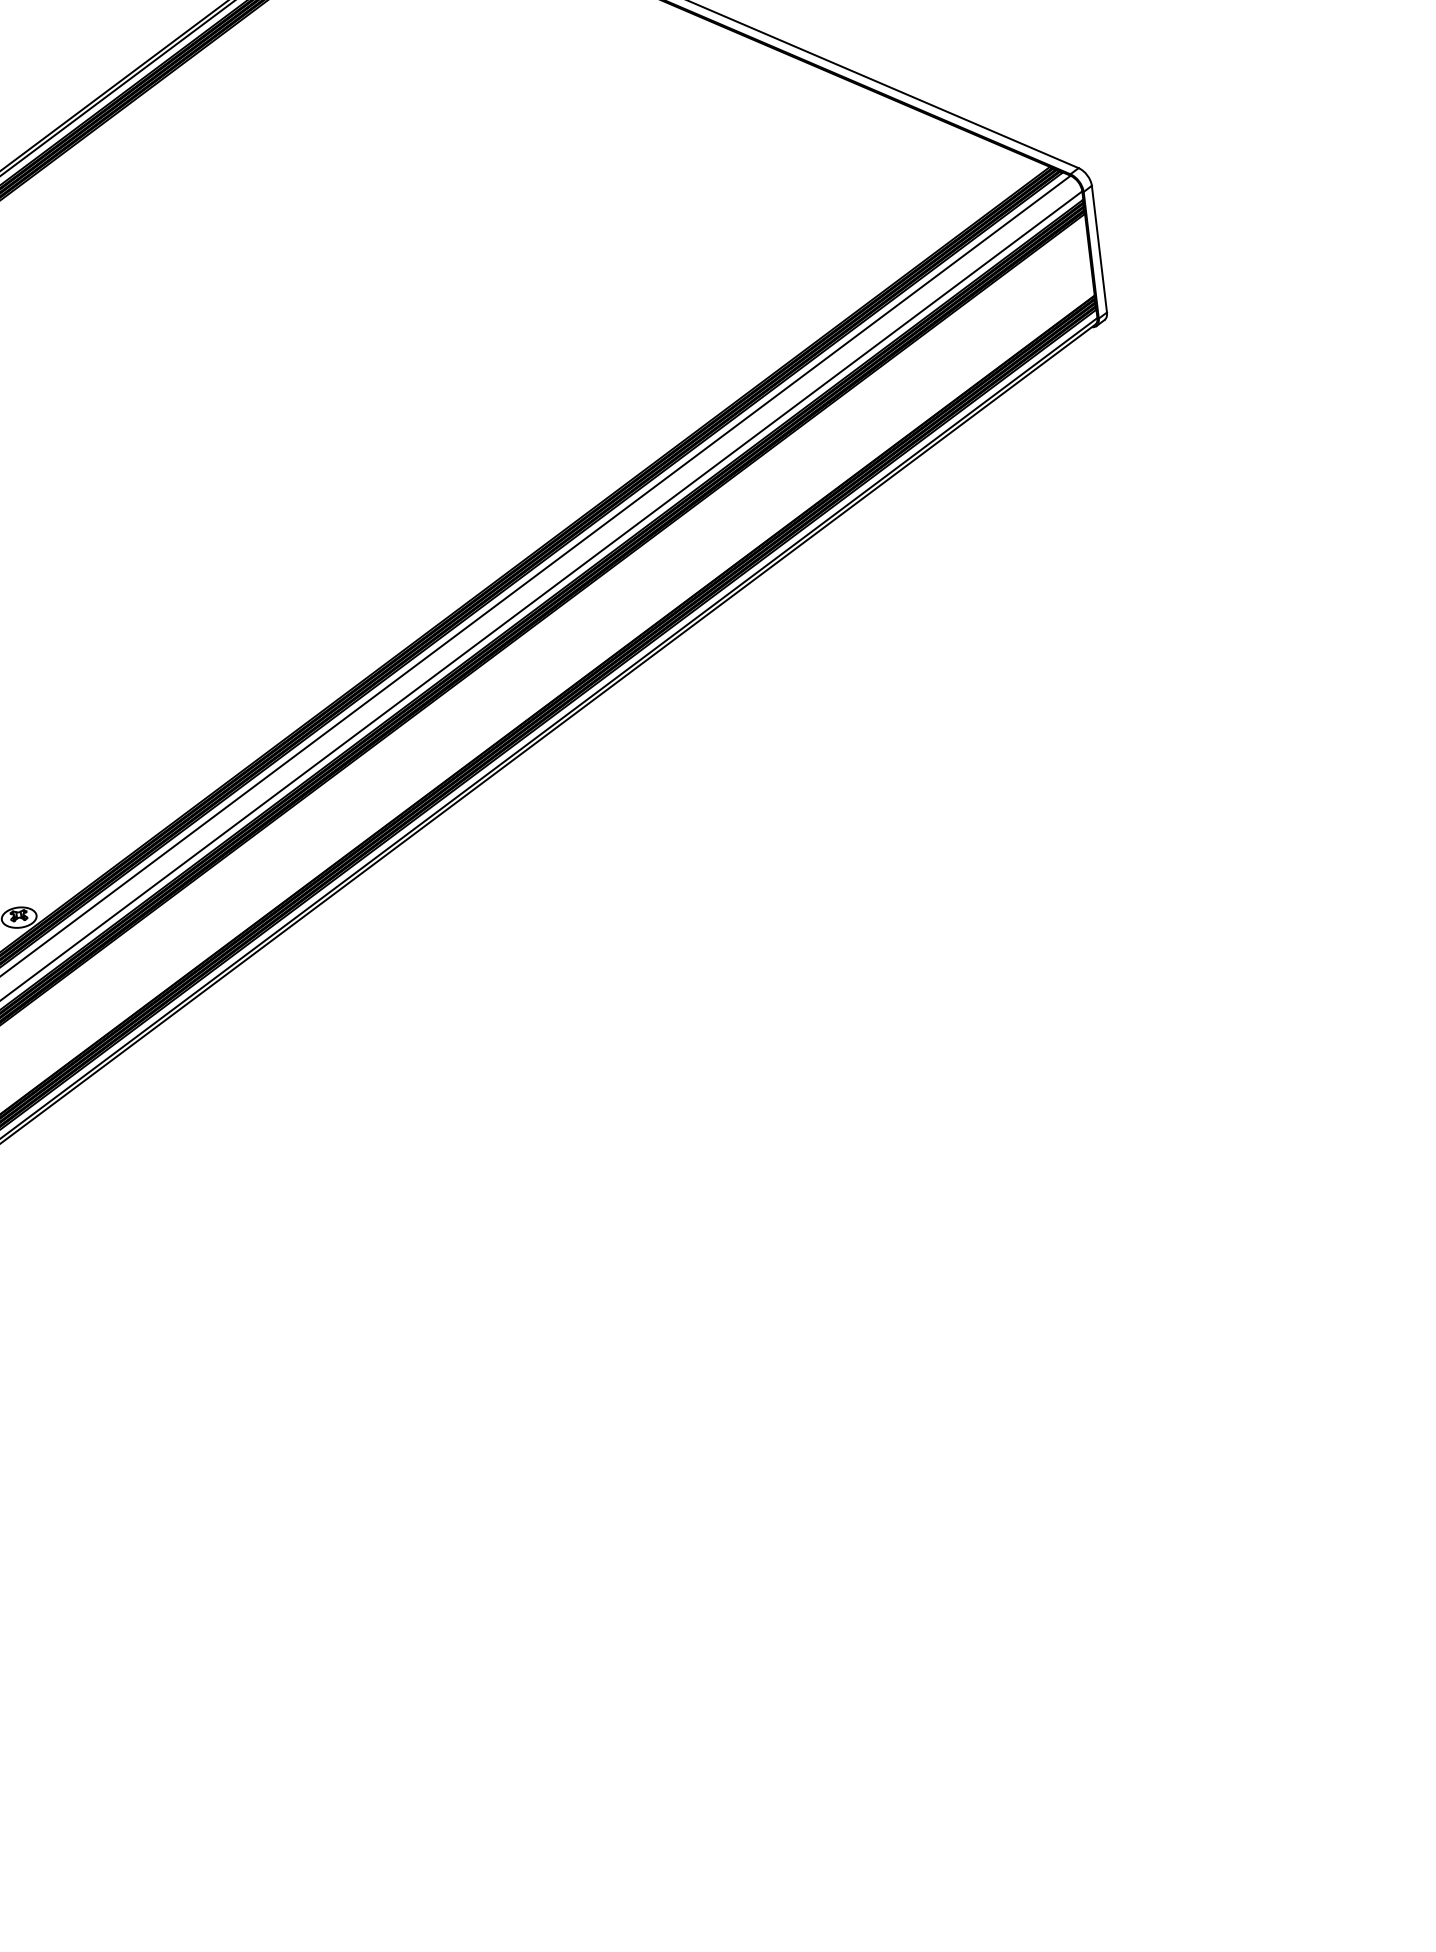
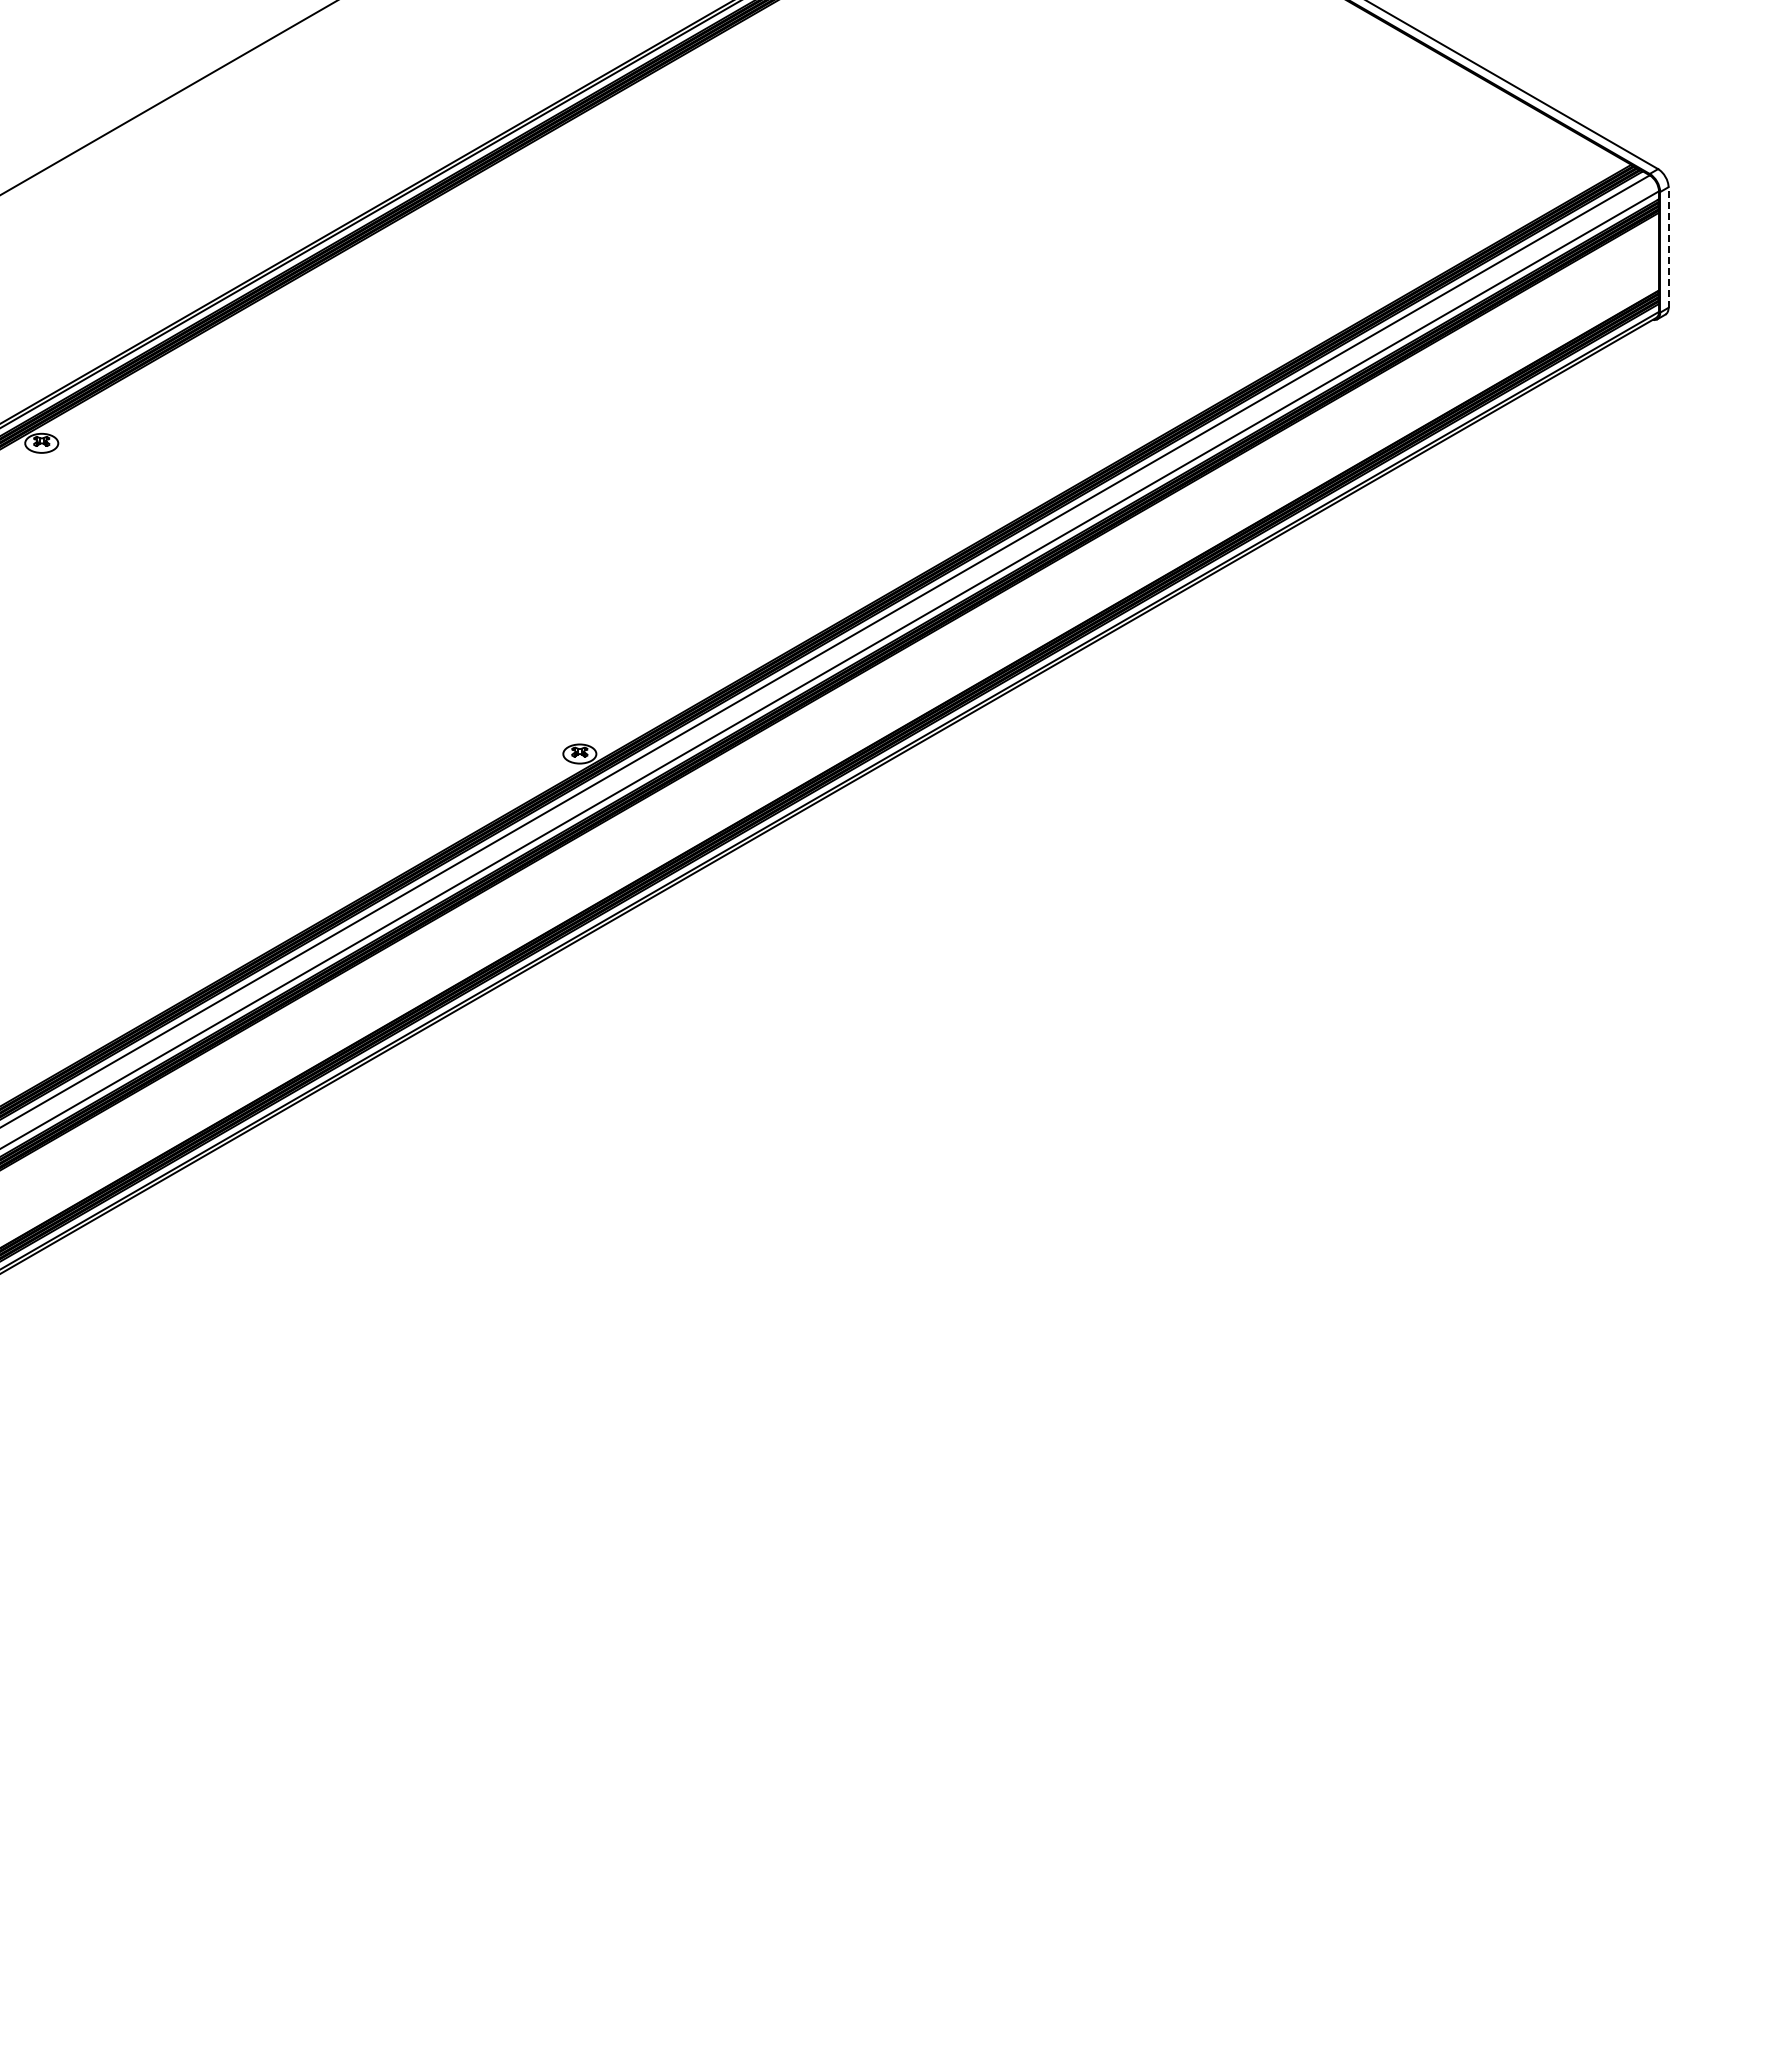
line: (1099, 249) -> (1668, 247), solid -> dashed

